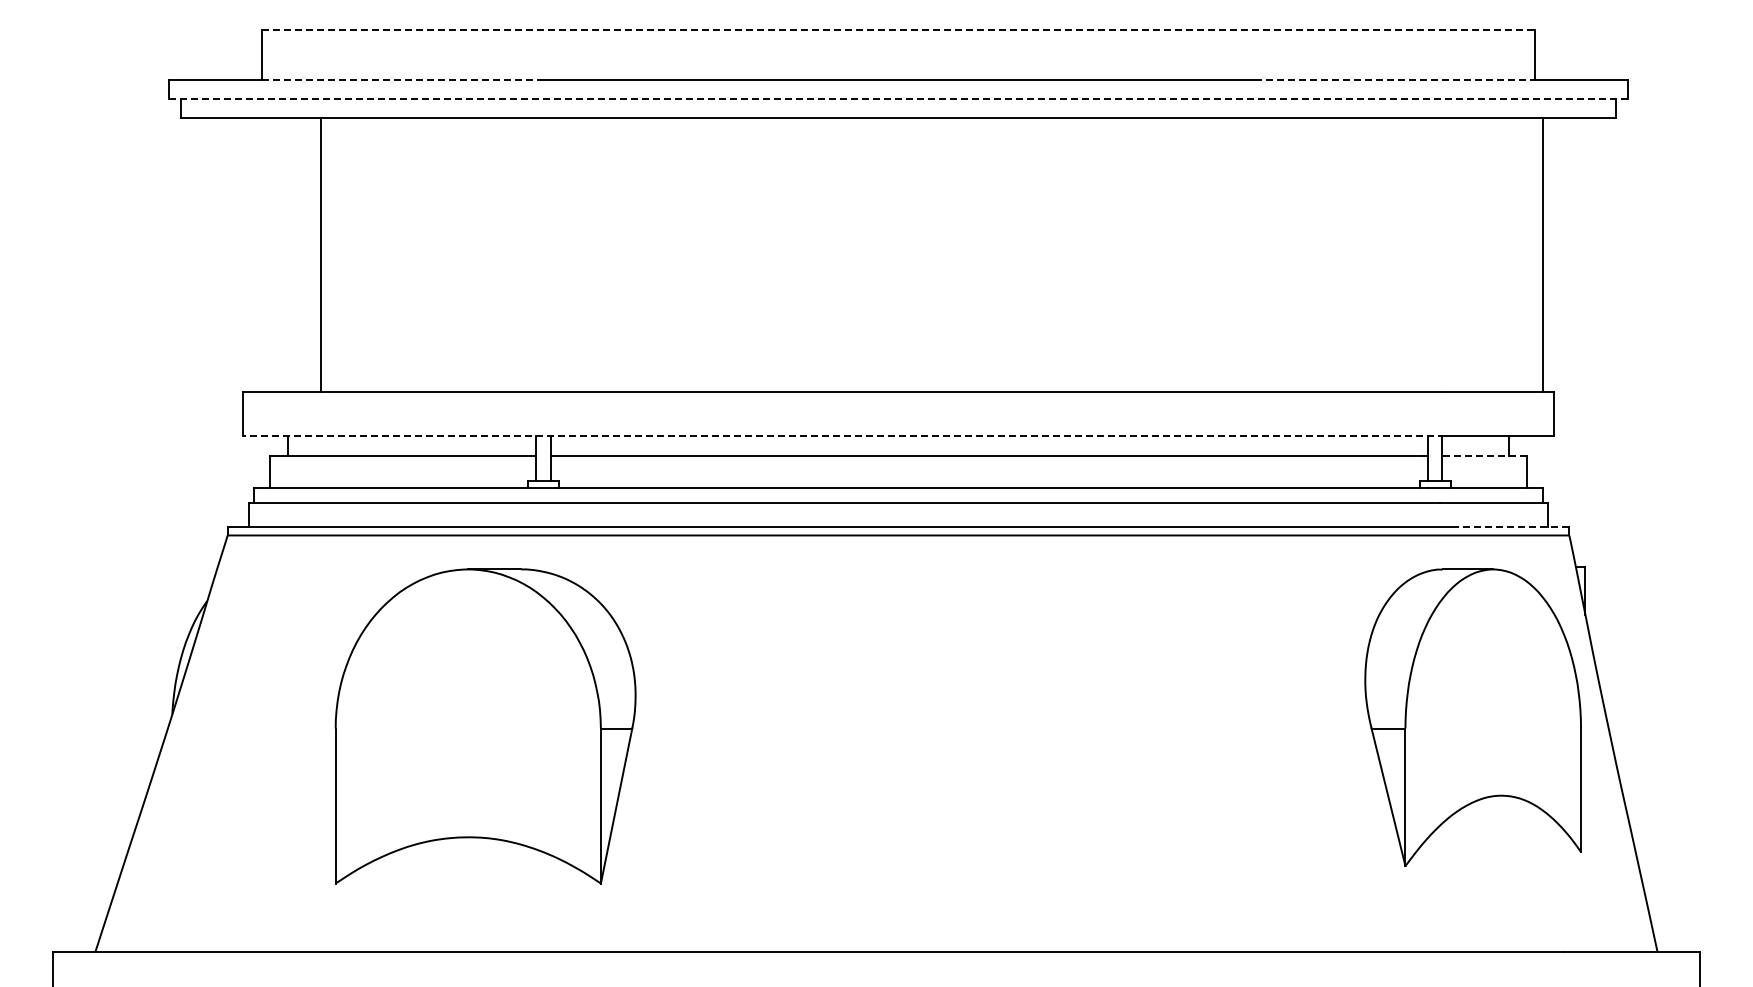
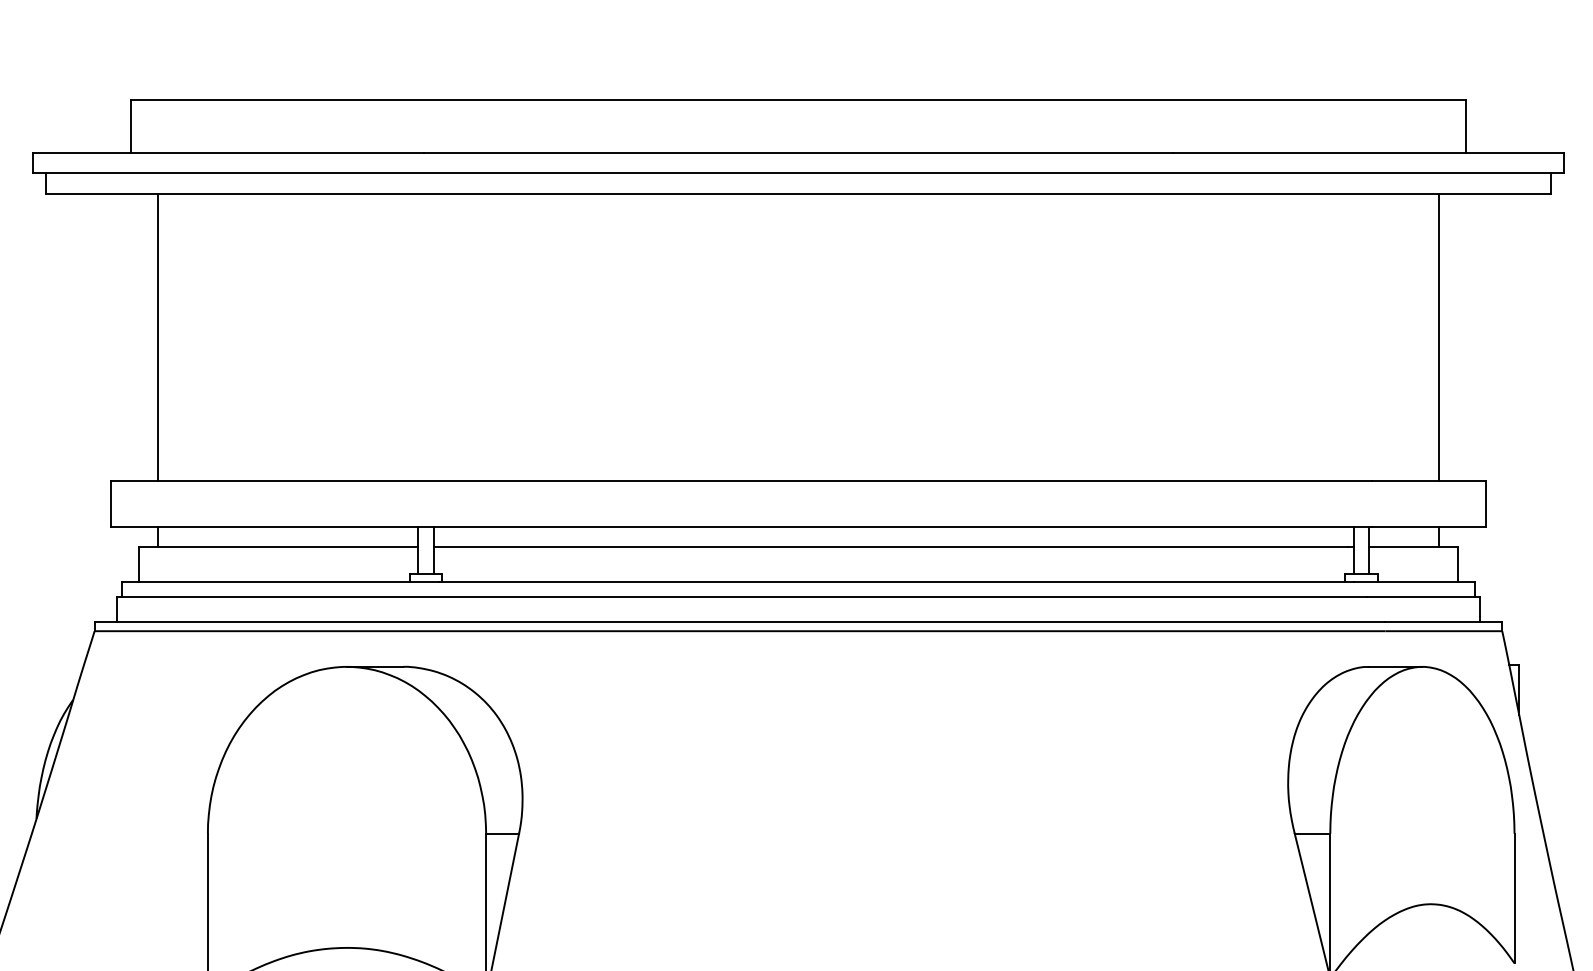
line: (899, 29) -> (799, 100), dashed -> solid
line: (402, 79) -> (277, 152), dashed -> solid
line: (1394, 79) -> (1318, 152), dashed -> solid
line: (899, 99) -> (799, 173), dashed -> solid
line: (321, 254) -> (158, 336), moved
line: (1542, 254) -> (1438, 336), moved
line: (844, 436) -> (741, 527), dashed -> solid
line: (1484, 455) -> (1413, 547), dashed -> solid
line: (1513, 526) -> (1443, 621), dashed -> solid

